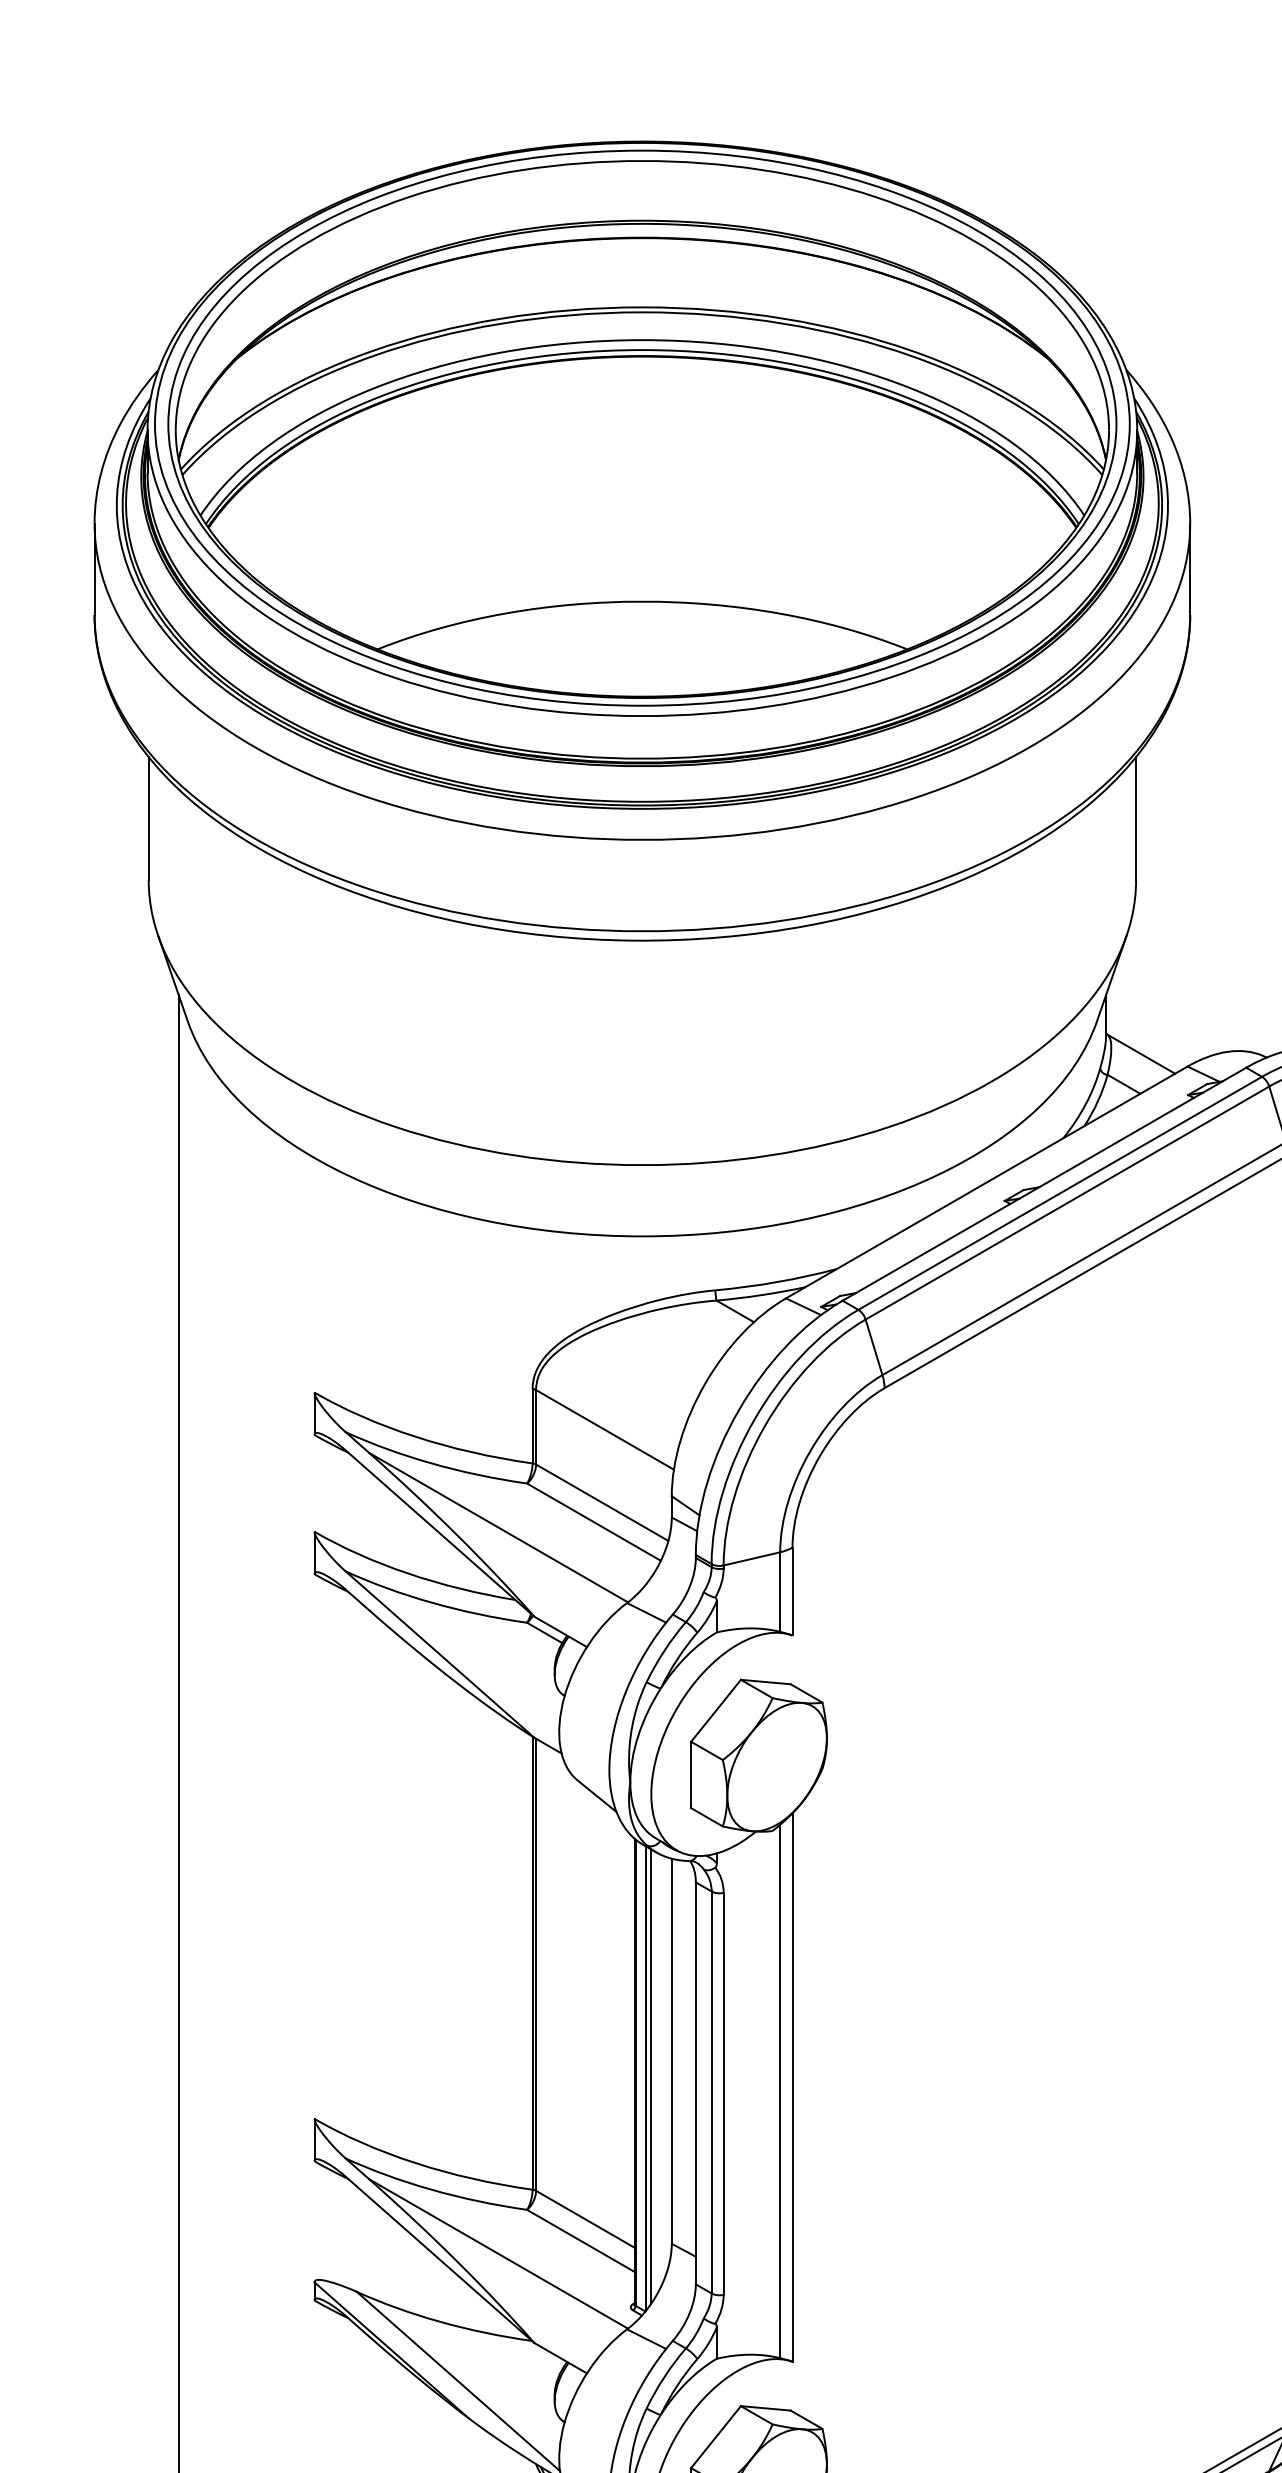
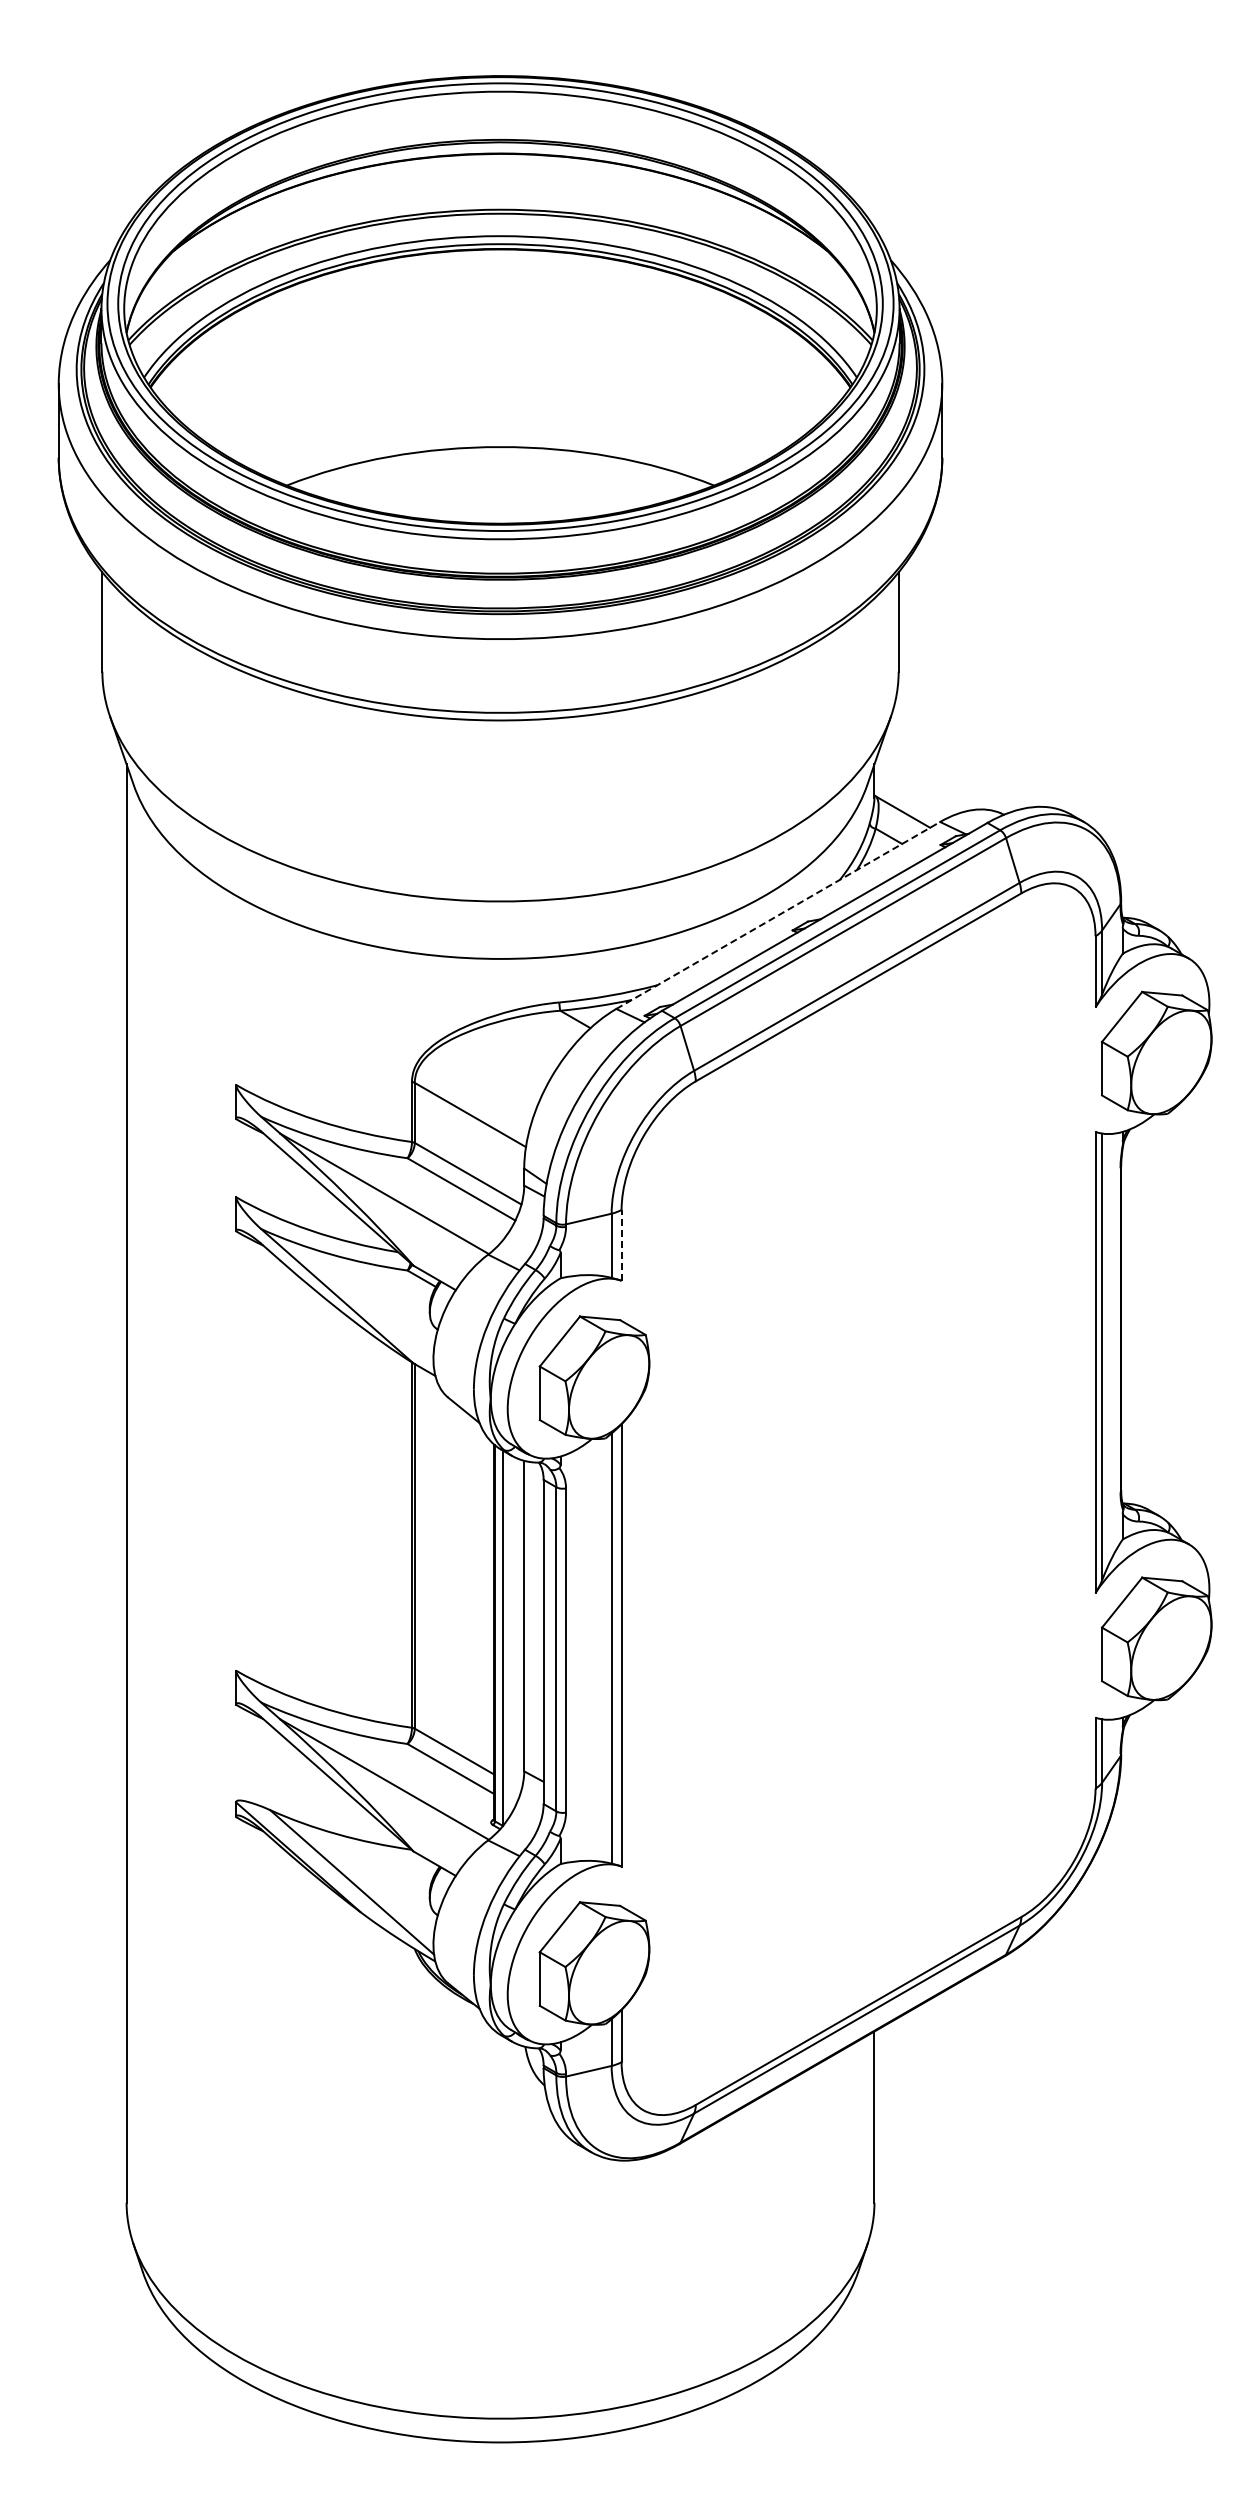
line: (987, 1182) -> (778, 915), solid -> dashed
line: (792, 1590) -> (621, 1244), solid -> dashed
line: (651, 2076) -> (507, 1636), removed

